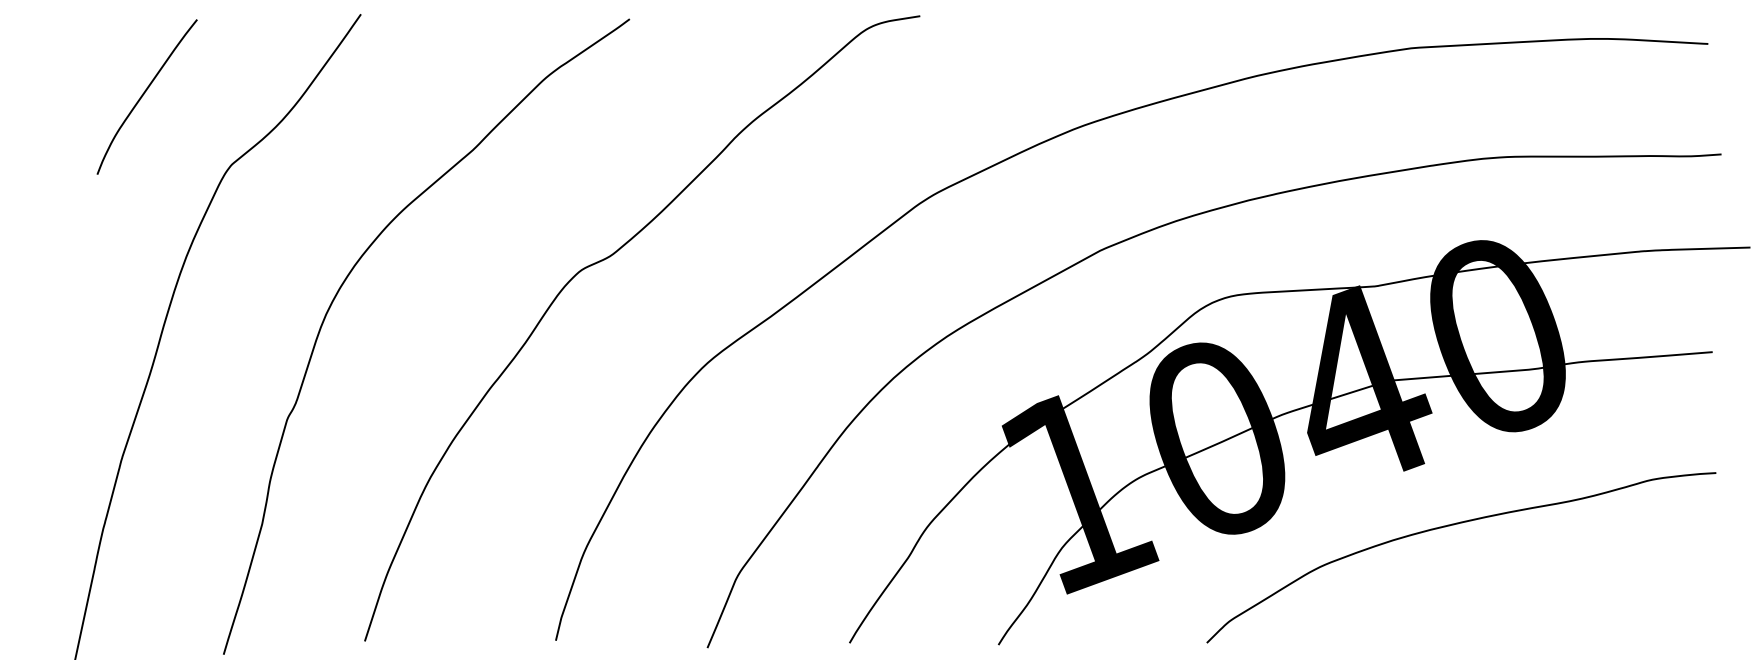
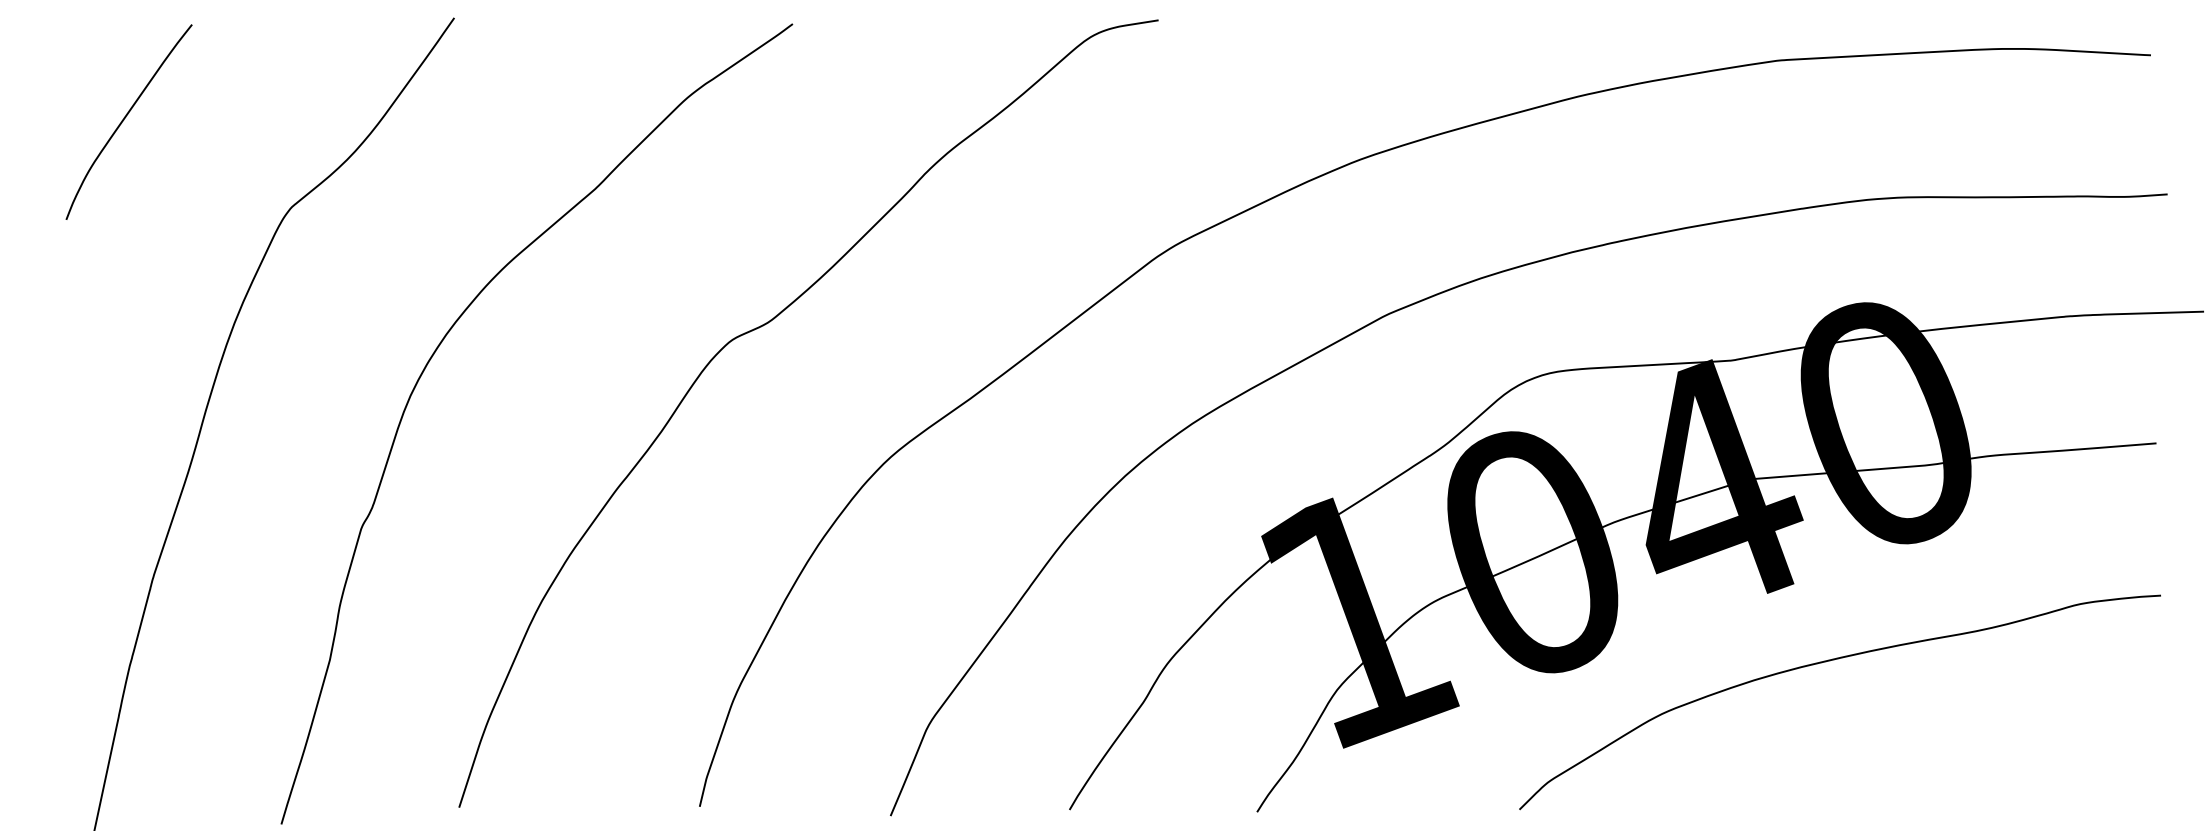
curve: (143, 95) -> (124, 120), moved

